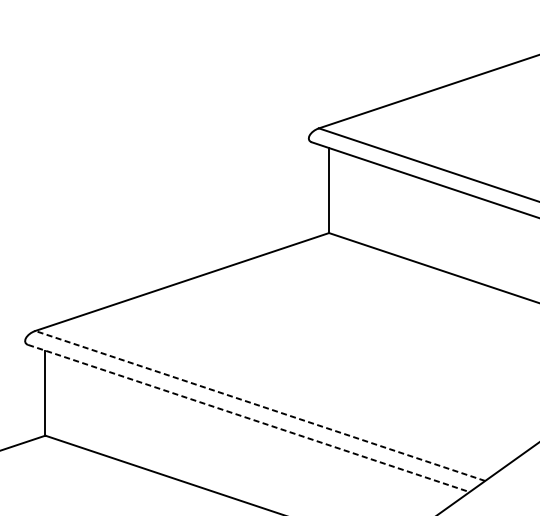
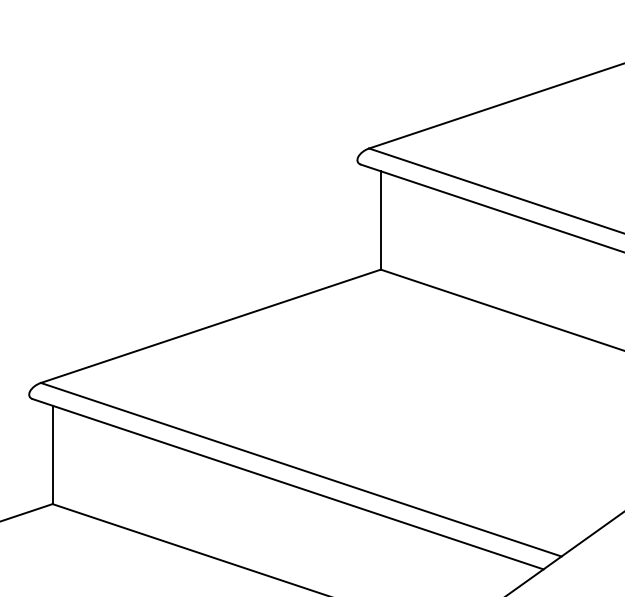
line: (259, 405) -> (300, 469), dashed -> solid
line: (249, 418) -> (288, 484), dashed -> solid

